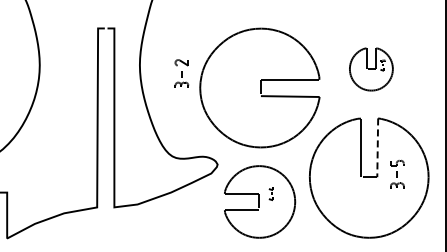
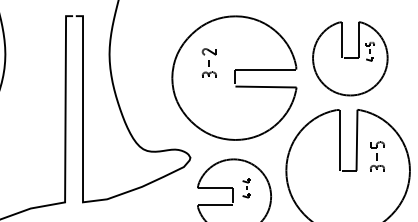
part: (371, 69) -> (350, 58), size x1.67
part: (181, 73) -> (209, 63), moved
line: (377, 148) -> (356, 141), dashed -> solid
part: (397, 173) -> (377, 155), moved
part: (271, 193) -> (246, 187), size x1.43

